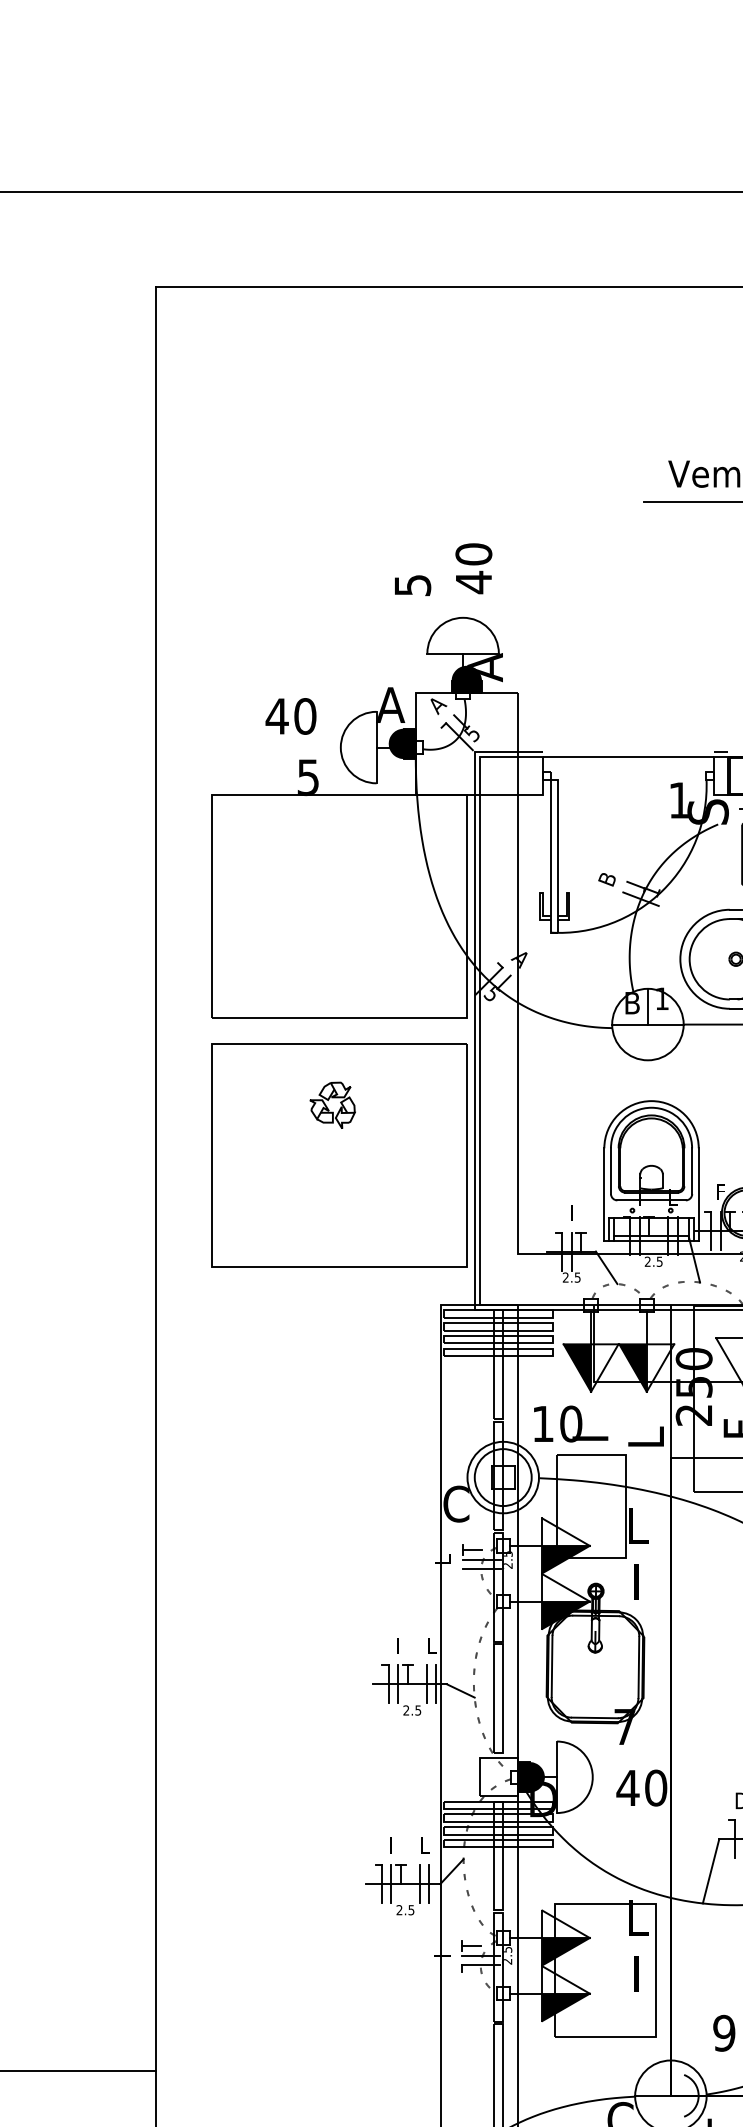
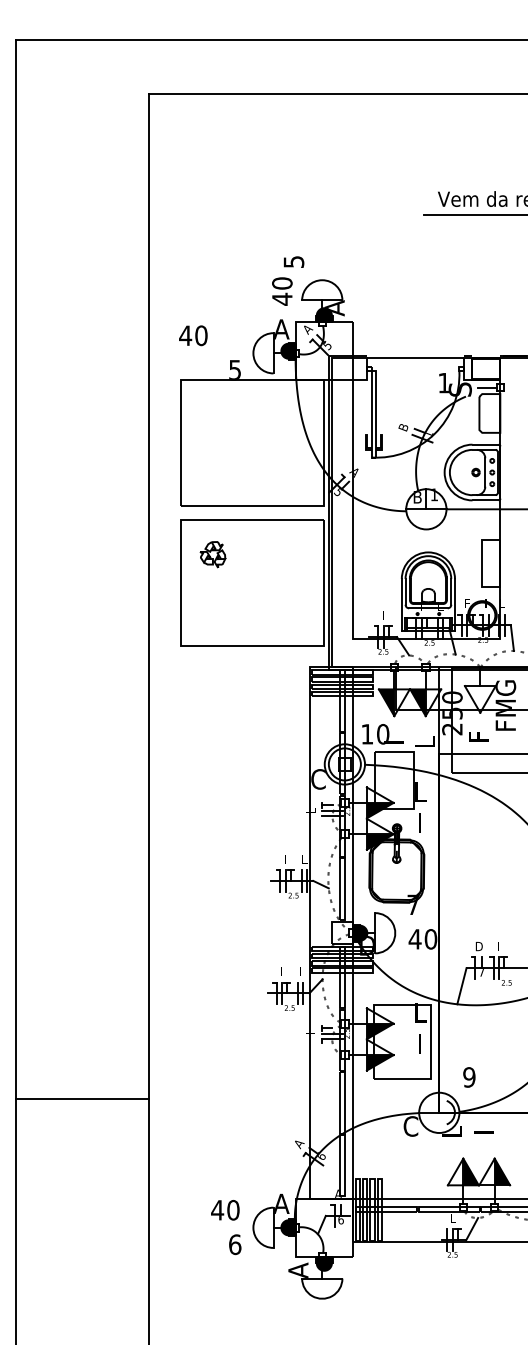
text: (474, 568) -> (282, 291), moved
text: (291, 715) -> (193, 335), moved
part: (332, 1104) -> (212, 554), moved
text: (426, 1845) -> (301, 971), L -> I

